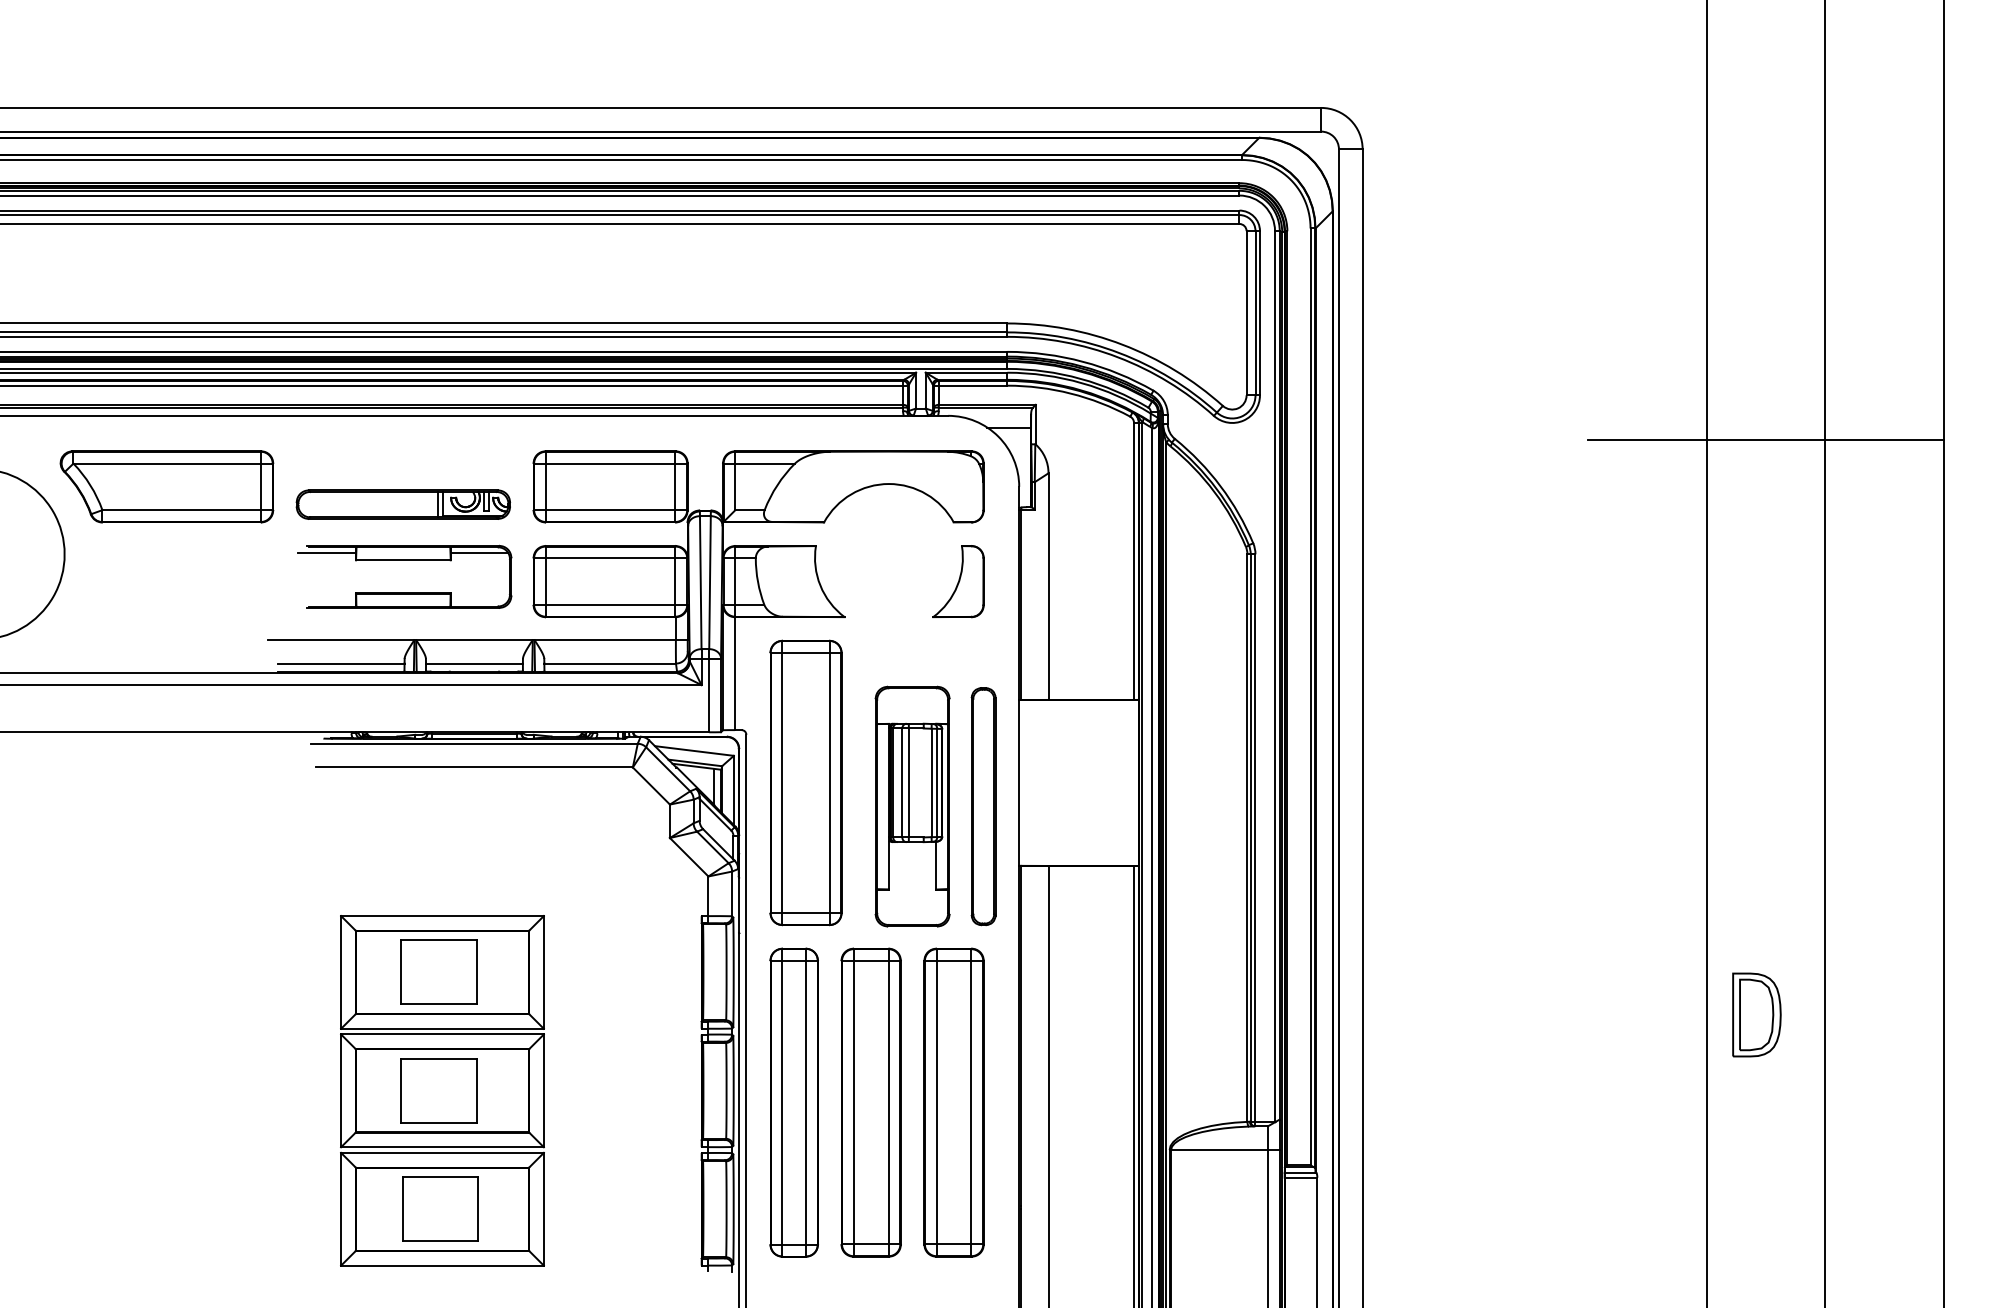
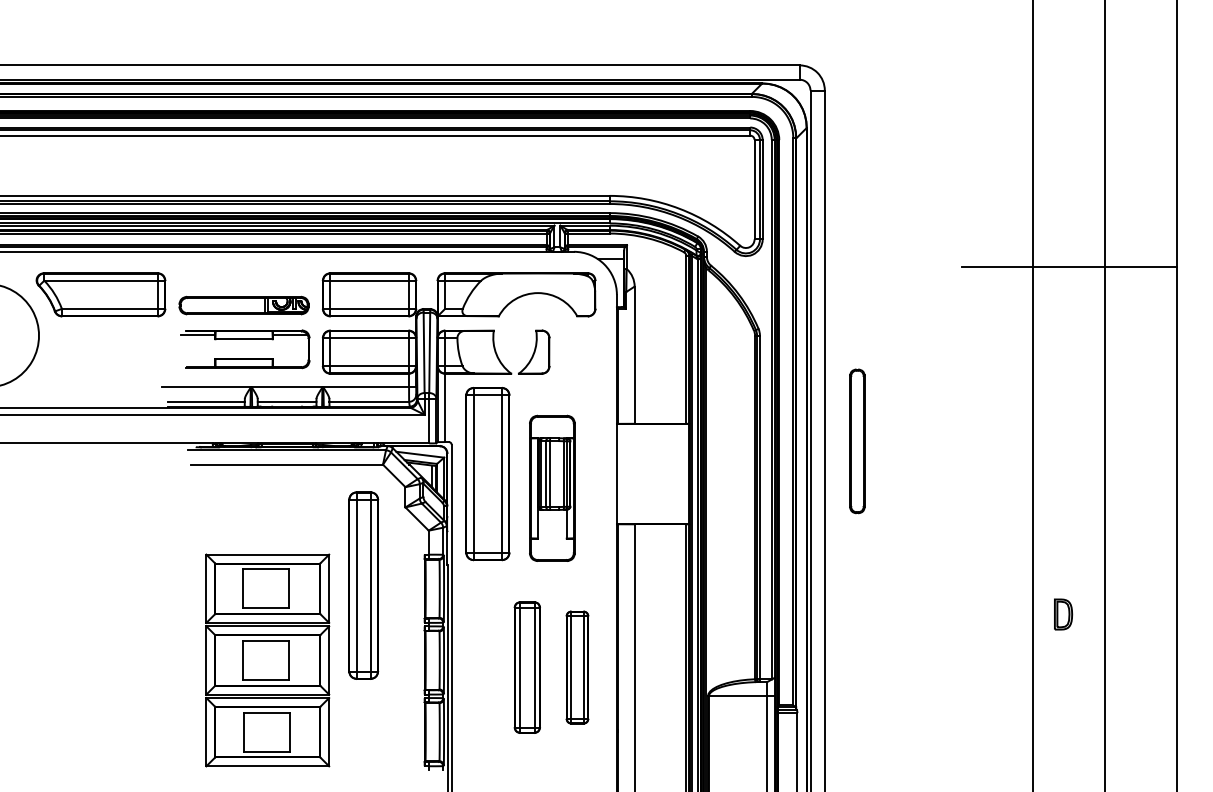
part: (959, 580) -> (534, 351), moved
part: (983, 806) -> (857, 441), moved
part: (1756, 1014) -> (1063, 614), size x0.6
part: (793, 1102) -> (363, 585), moved
part: (871, 1102) -> (527, 667), size x0.7
part: (954, 1102) -> (577, 667), size x0.6

